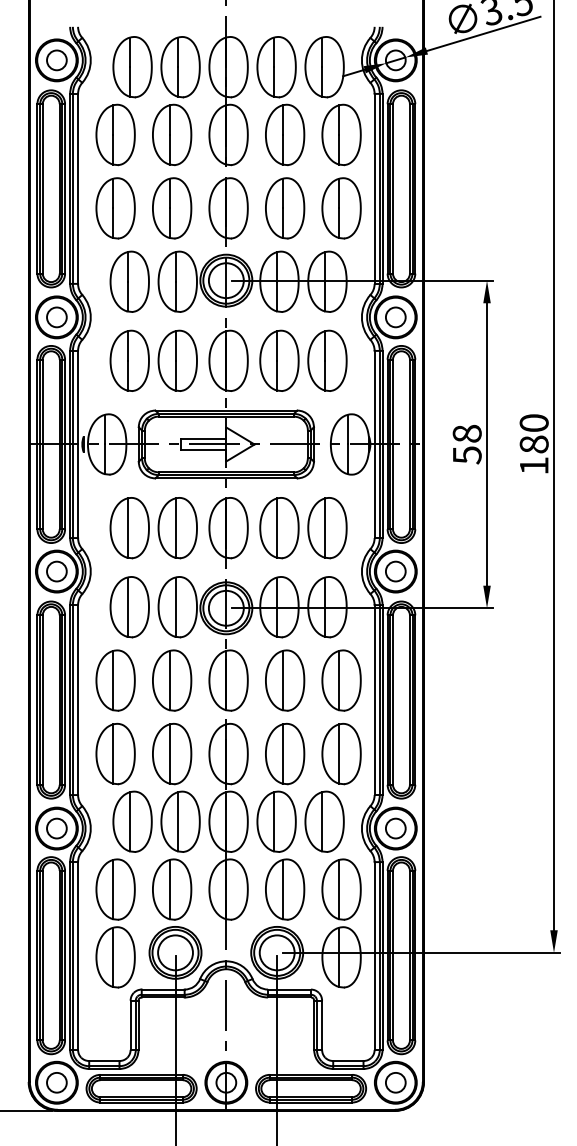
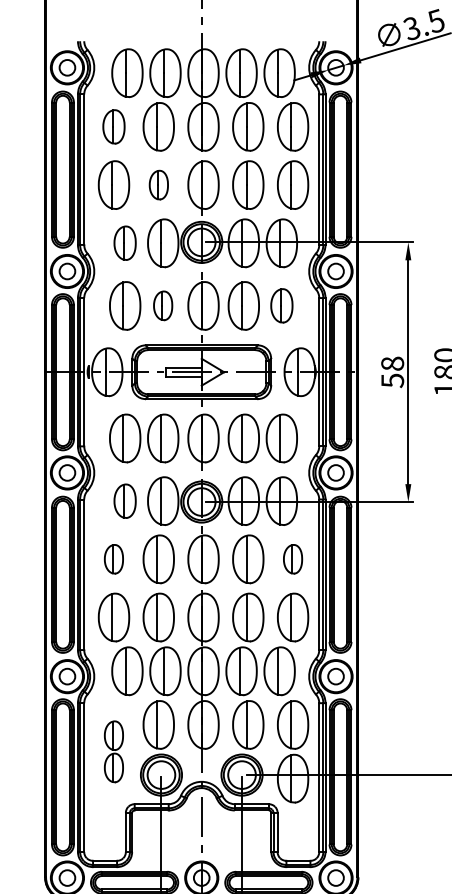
part: (115, 134) -> (113, 126), size x0.7
part: (172, 208) -> (159, 185), size x0.6
part: (129, 281) -> (124, 243), size x0.7
part: (177, 360) -> (163, 305), size x0.6
part: (327, 360) -> (281, 305), size x0.7
part: (129, 607) -> (124, 501), size x0.7
part: (115, 680) -> (113, 559), size x0.6
part: (341, 680) -> (292, 559), size x0.6
part: (115, 923) -> (113, 751), size x0.6

